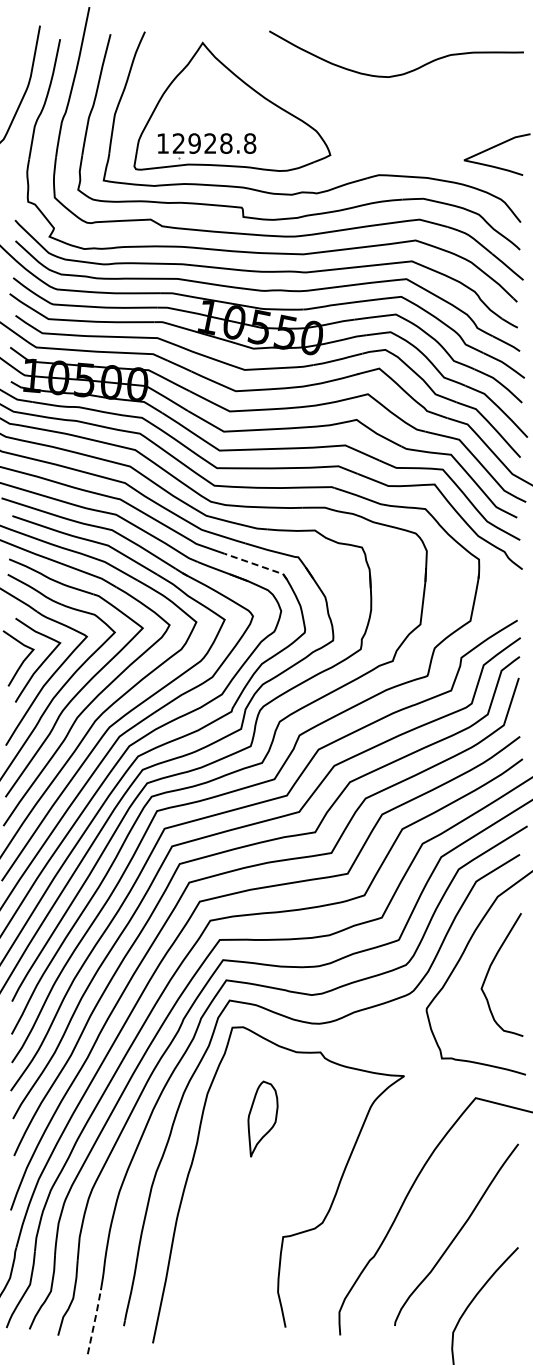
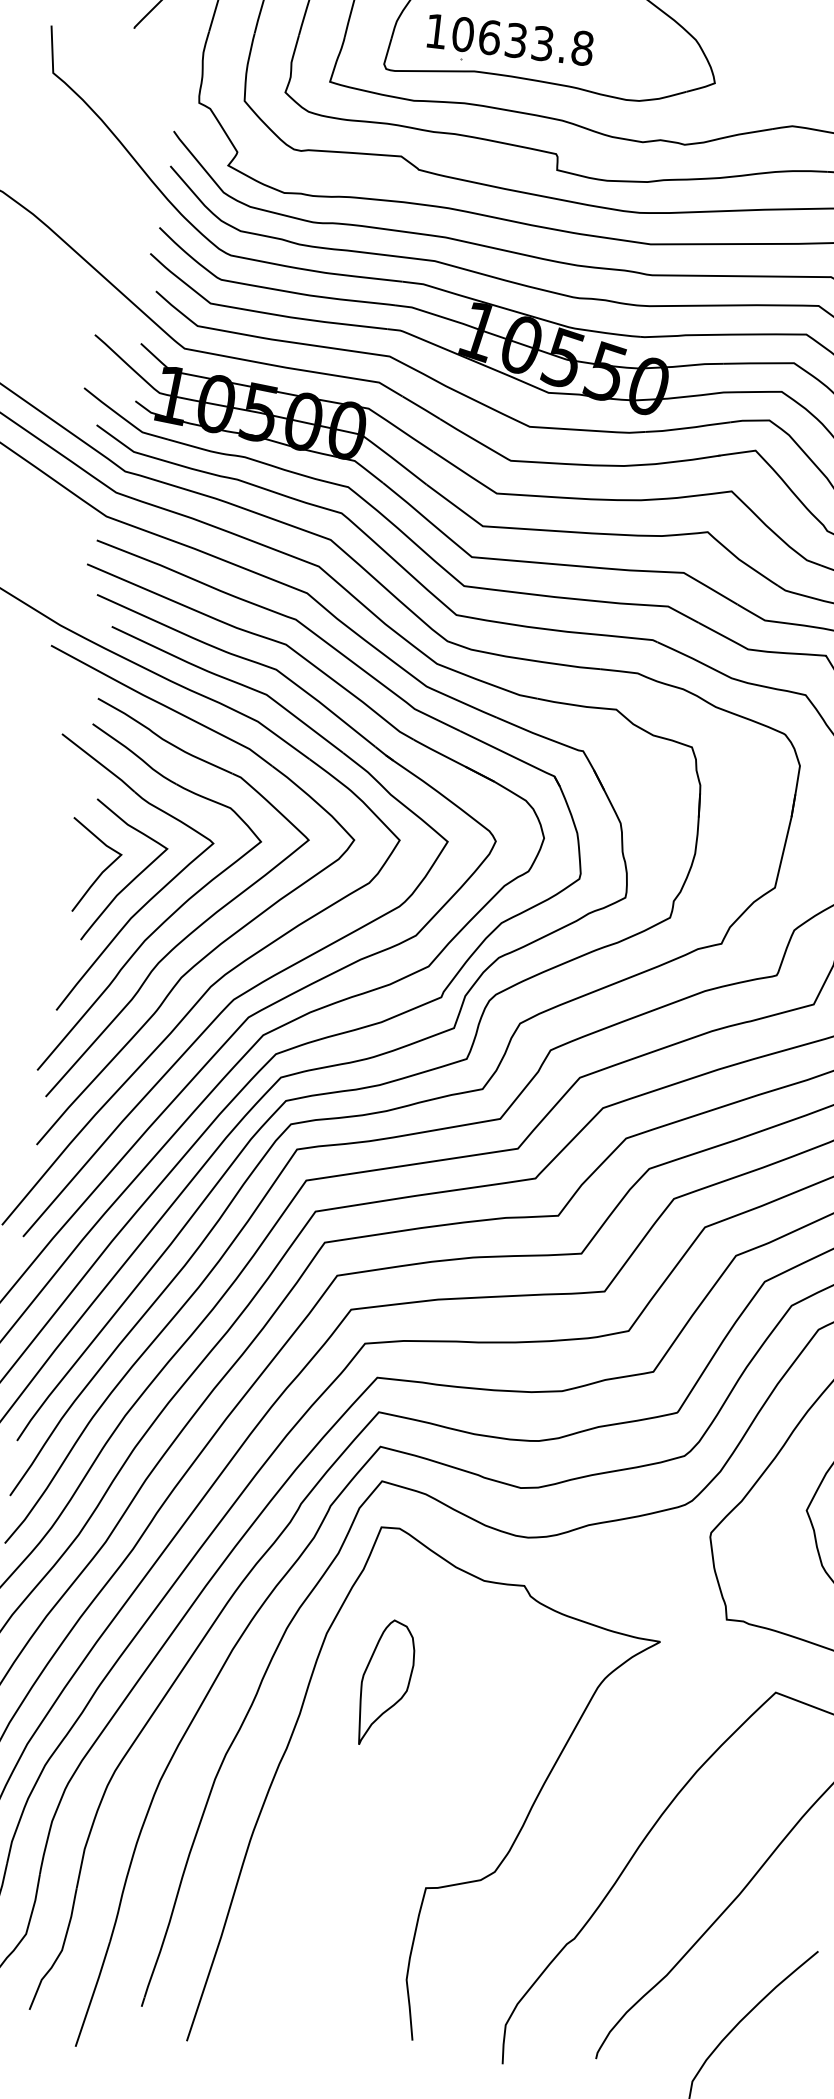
text: (202, 143) -> (502, 38), 12928.8 -> 10633.8
line: (258, 565) -> (514, 757), dashed -> solid
part: (262, 1118) -> (385, 1682), moved
line: (94, 1321) -> (93, 1993), dashed -> solid

